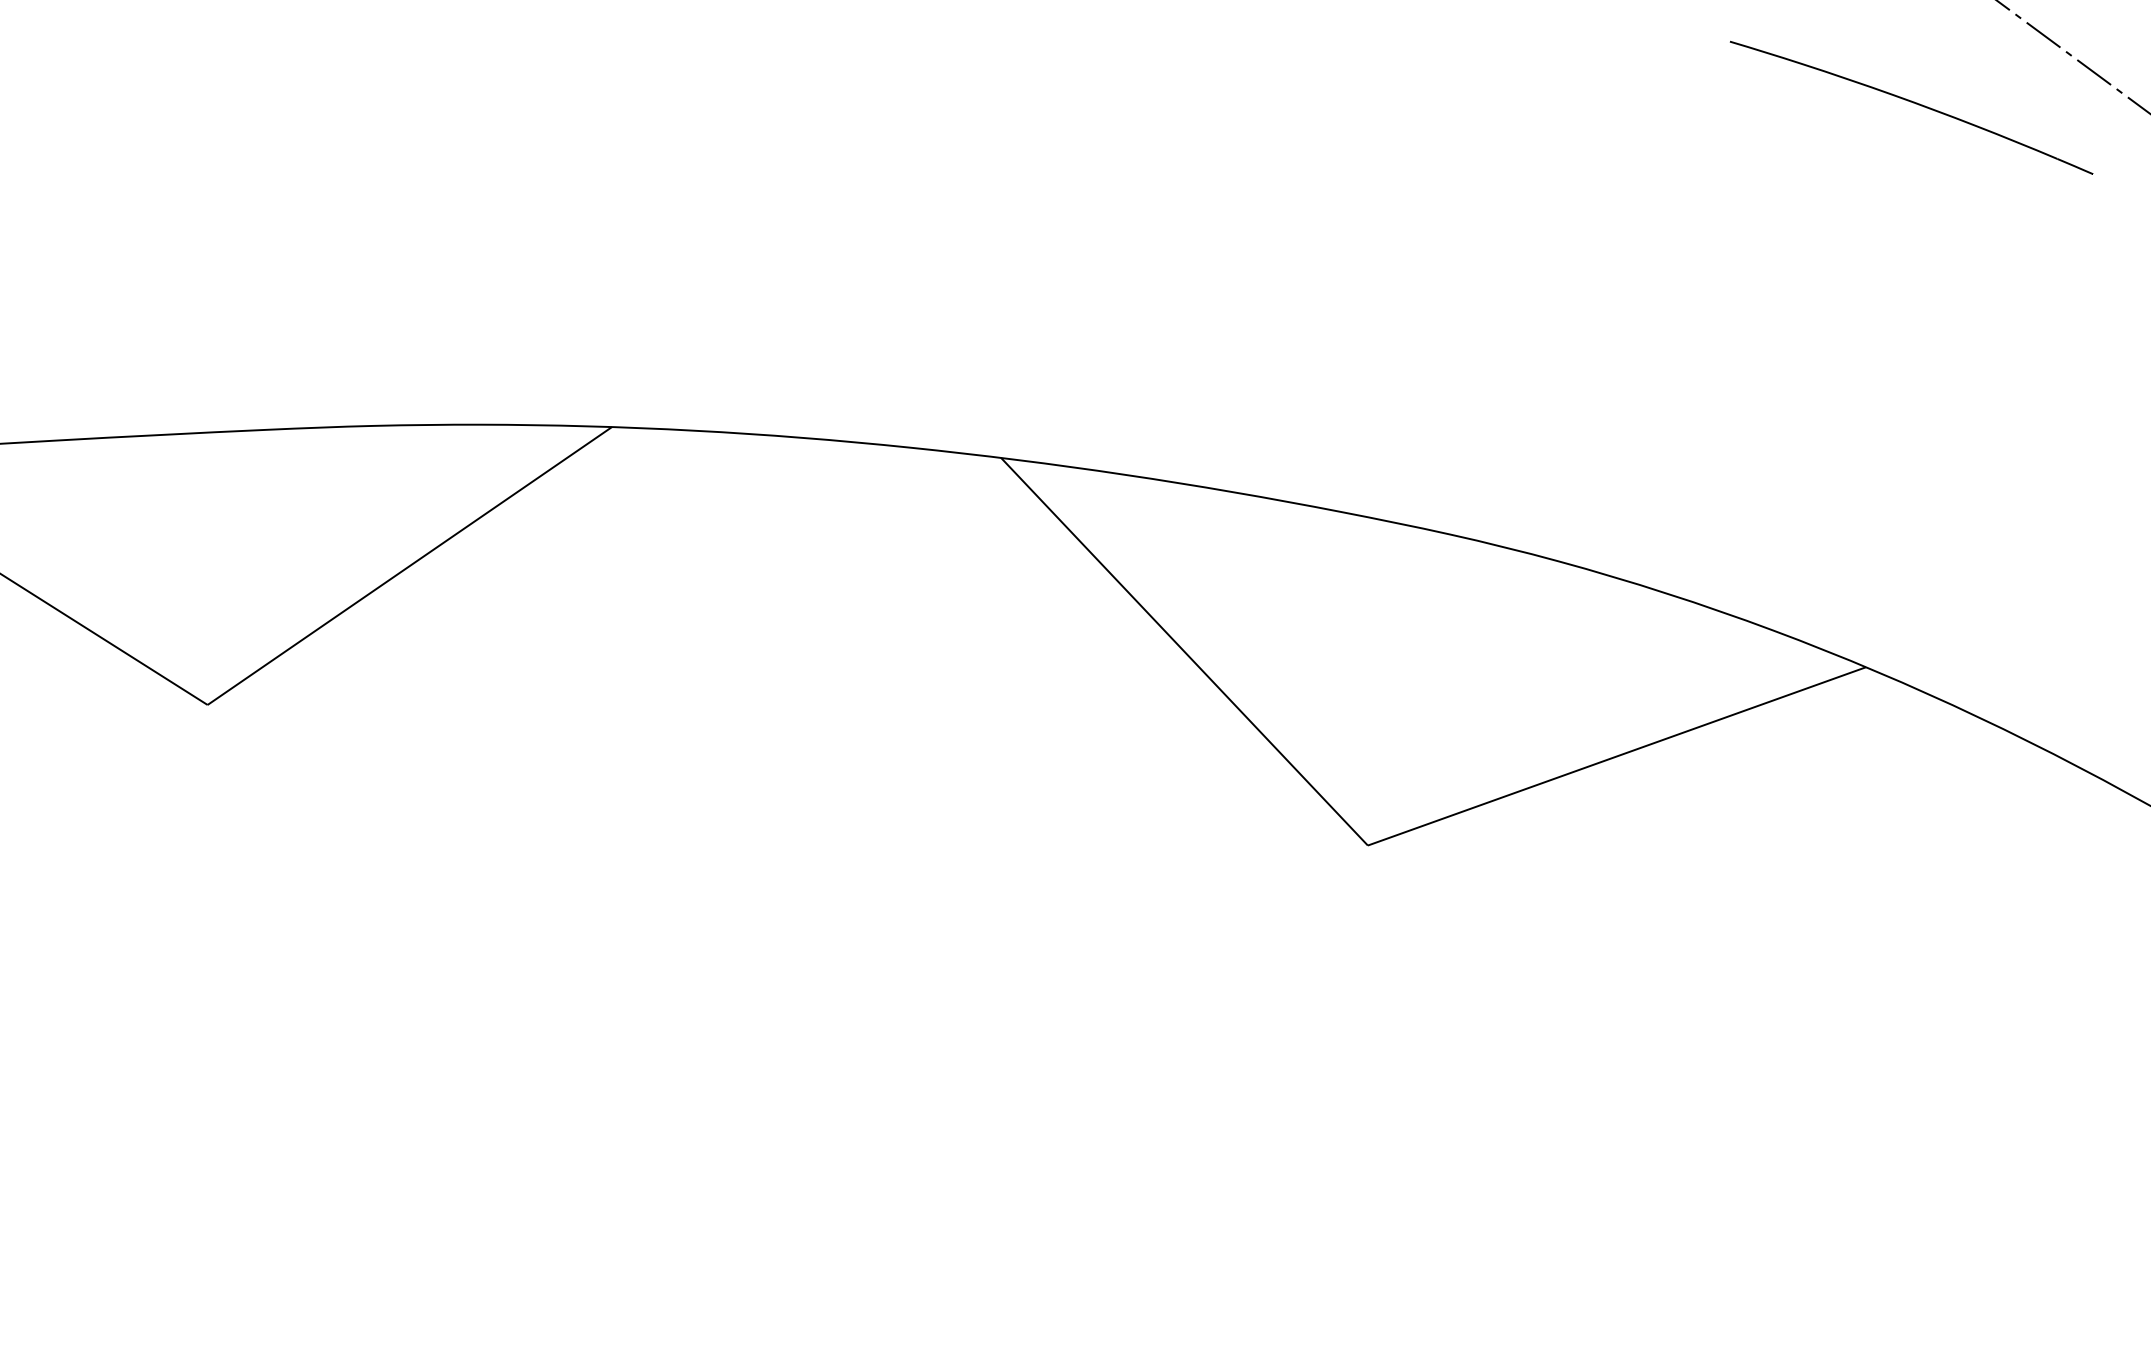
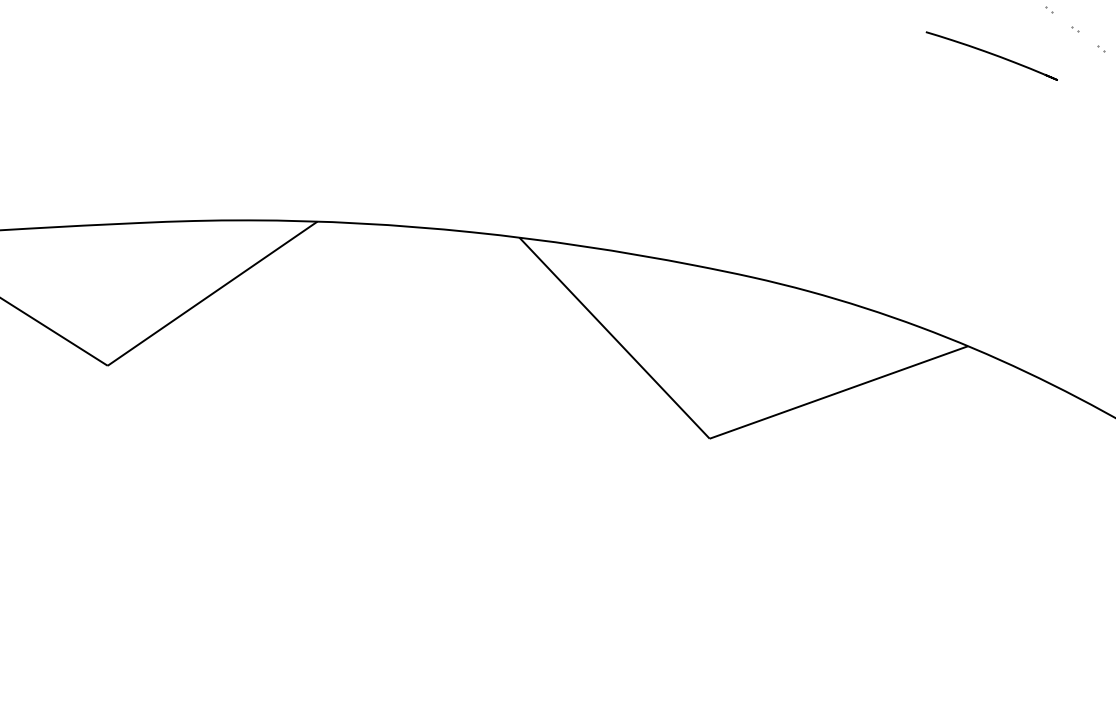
part: (1911, 108) -> (991, 56), size x0.7

